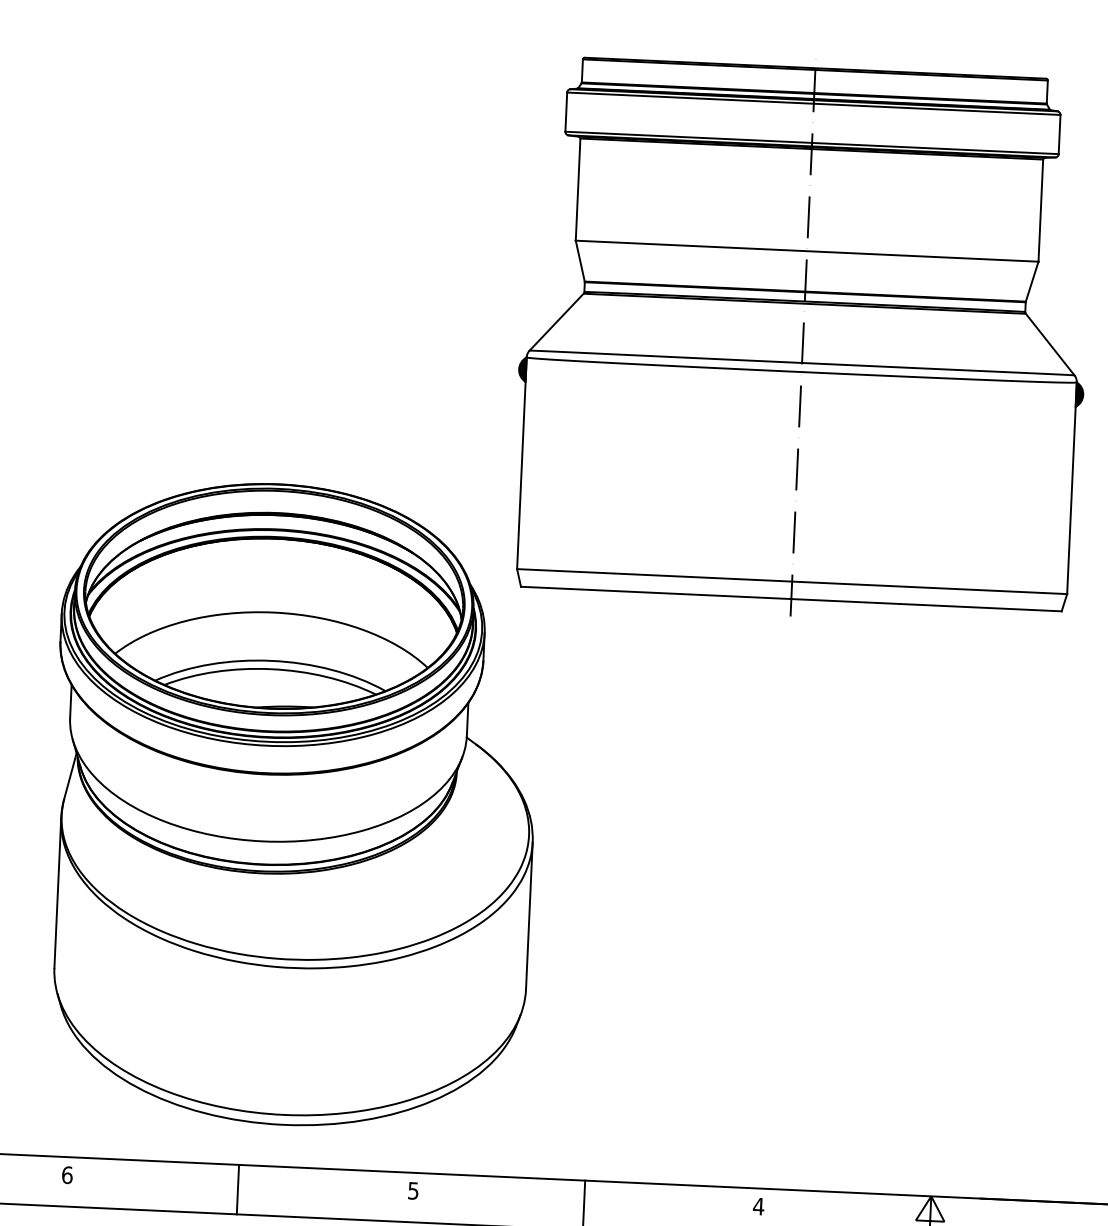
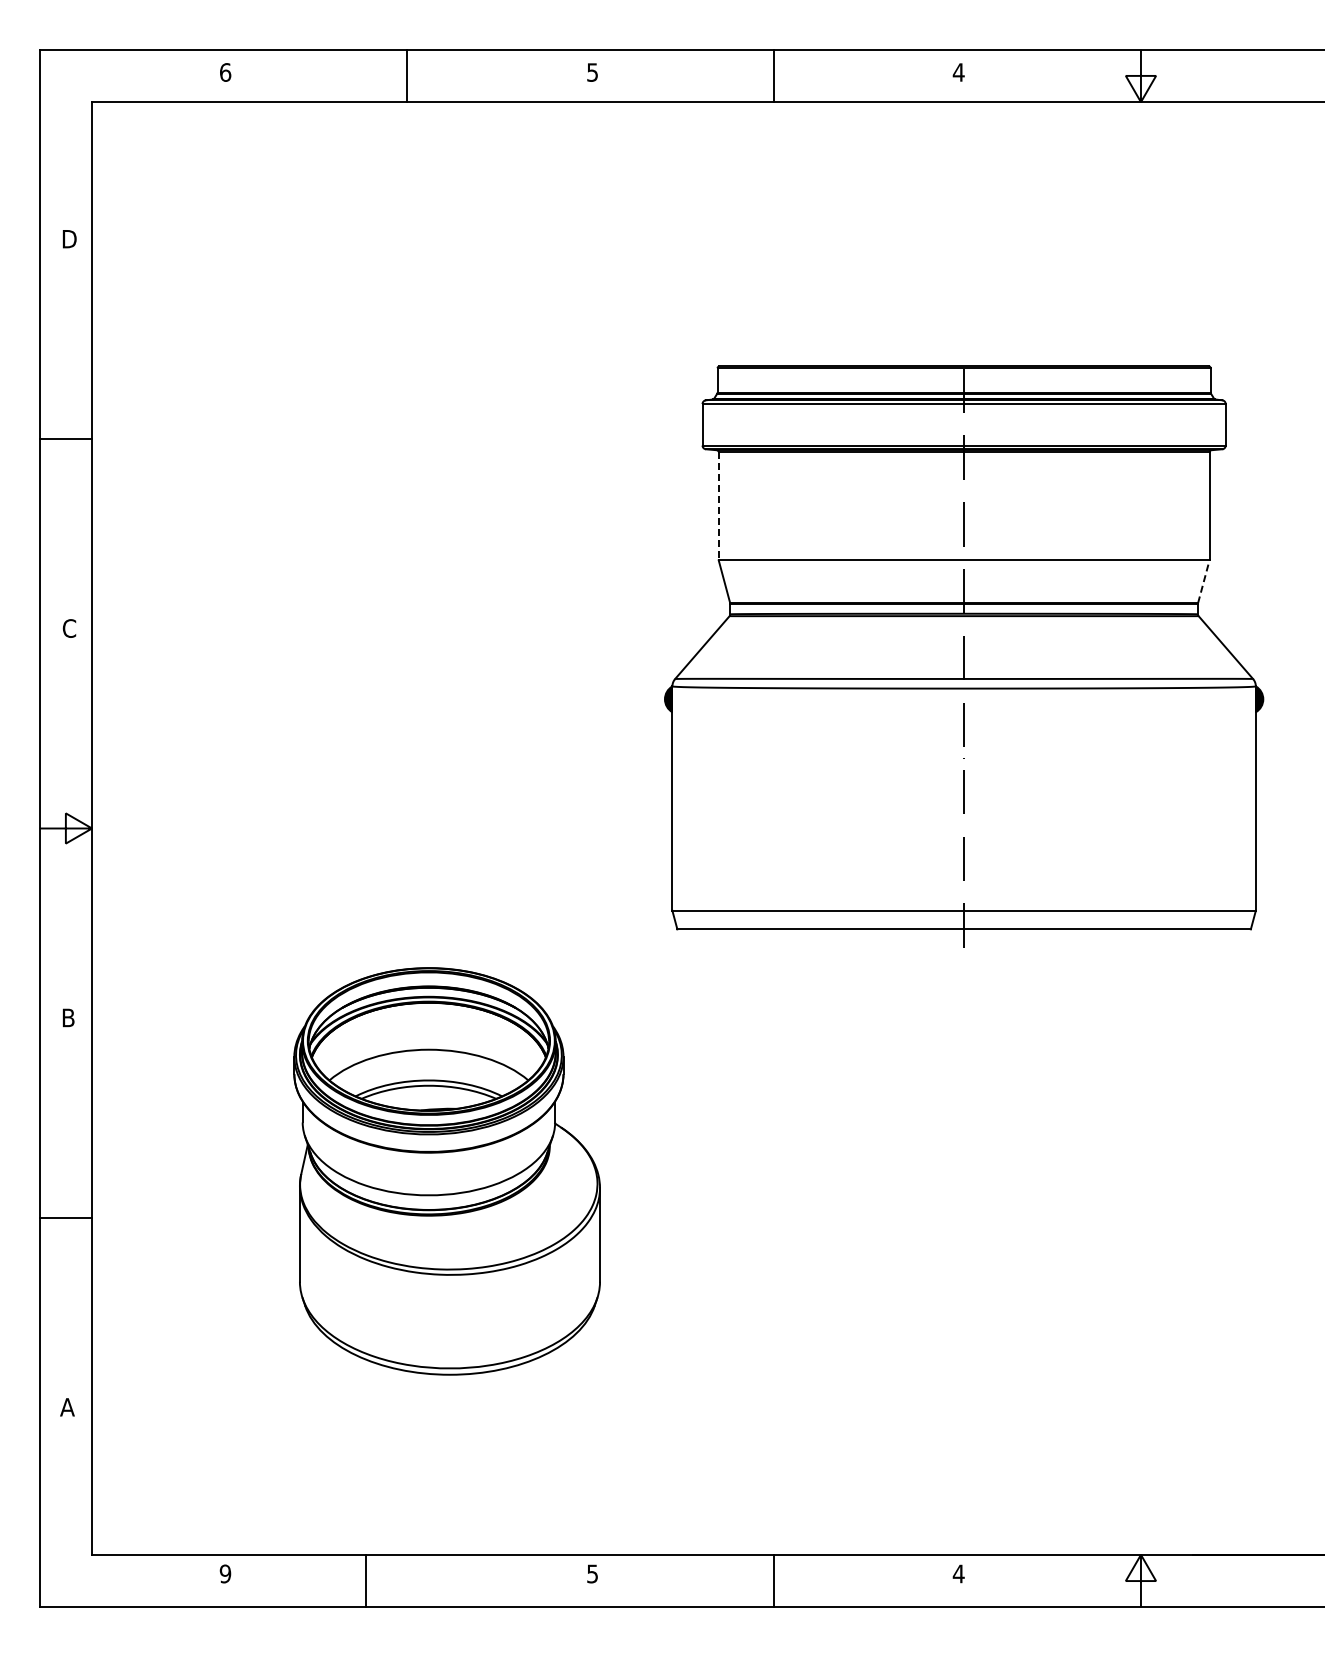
line: (577, 189) -> (718, 506), solid -> dashed
line: (1031, 281) -> (1203, 581), solid -> dashed
part: (292, 805) -> (446, 1171), size x0.6
text: (67, 1174) -> (225, 1573), 6 -> 9
line: (237, 1189) -> (365, 1580), moved

